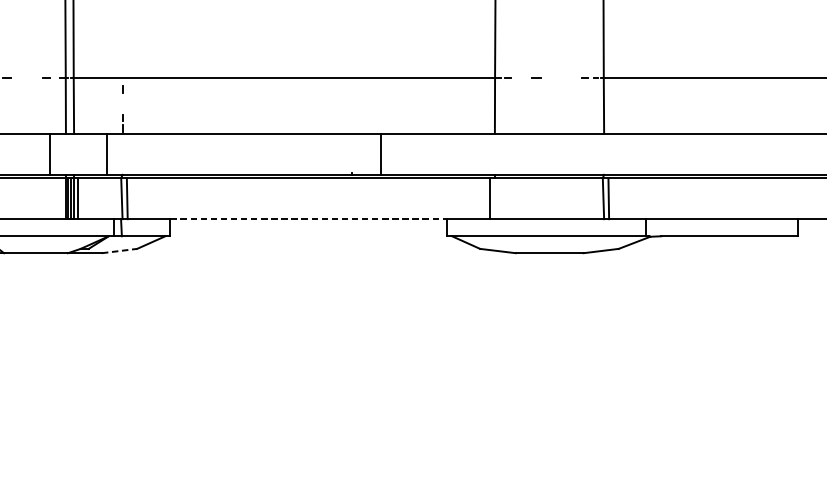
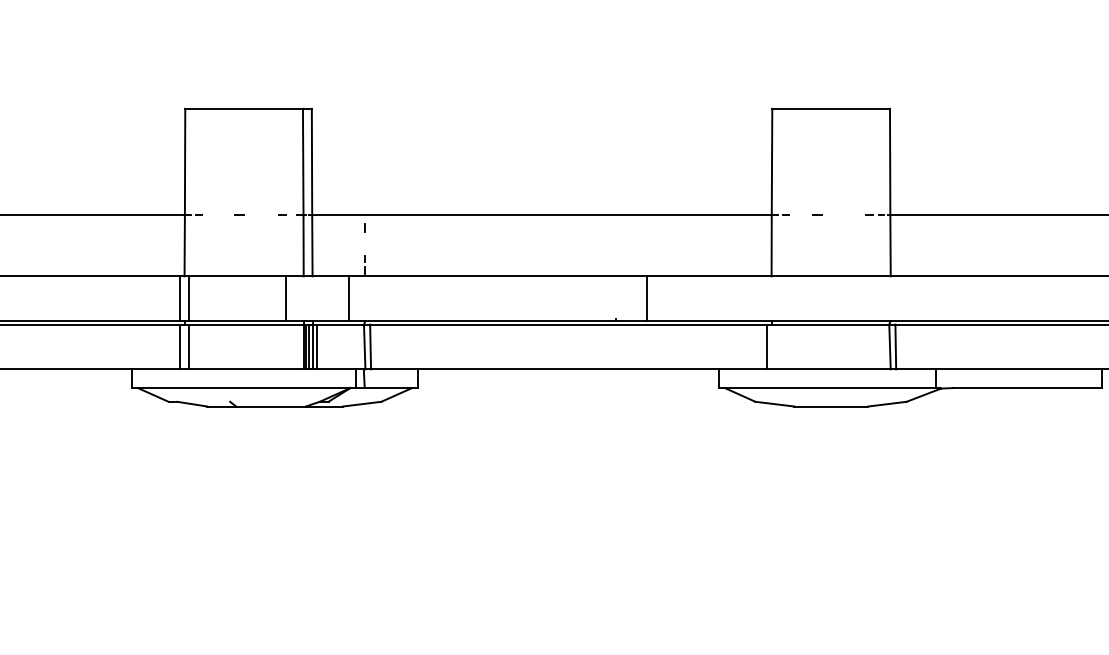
line: (308, 219) -> (568, 369), dashed -> solid
line: (119, 251) -> (362, 404), dashed -> solid

